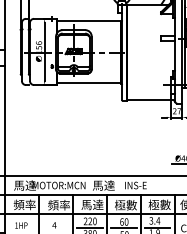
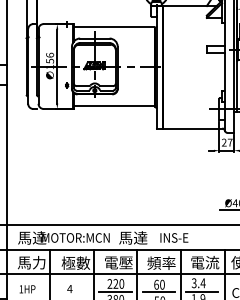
text: (24, 204) -> (31, 262), 頻率 -> 馬力
text: (58, 204) -> (75, 262), 頻率 -> 極數
text: (92, 204) -> (118, 262), 馬達 -> 電壓
text: (125, 204) -> (161, 262), 極數 -> 頻率
text: (159, 204) -> (204, 262), 極數 -> 電流

